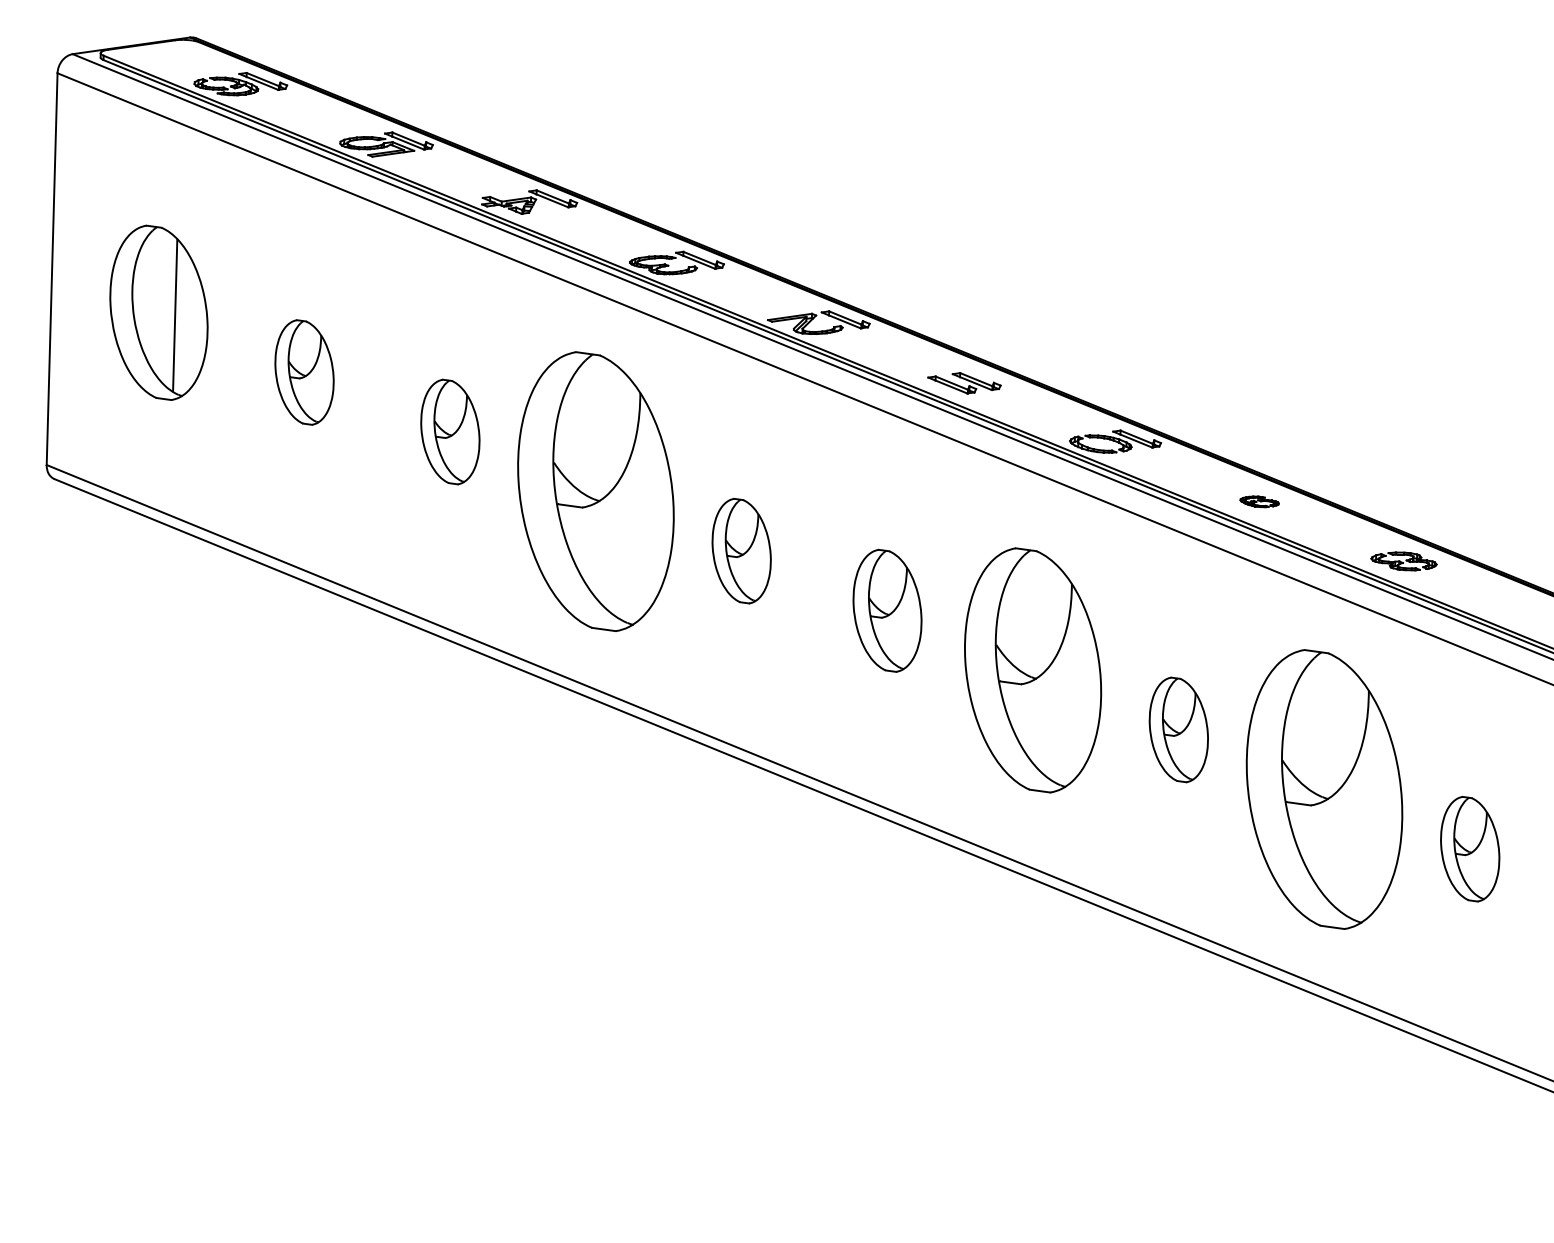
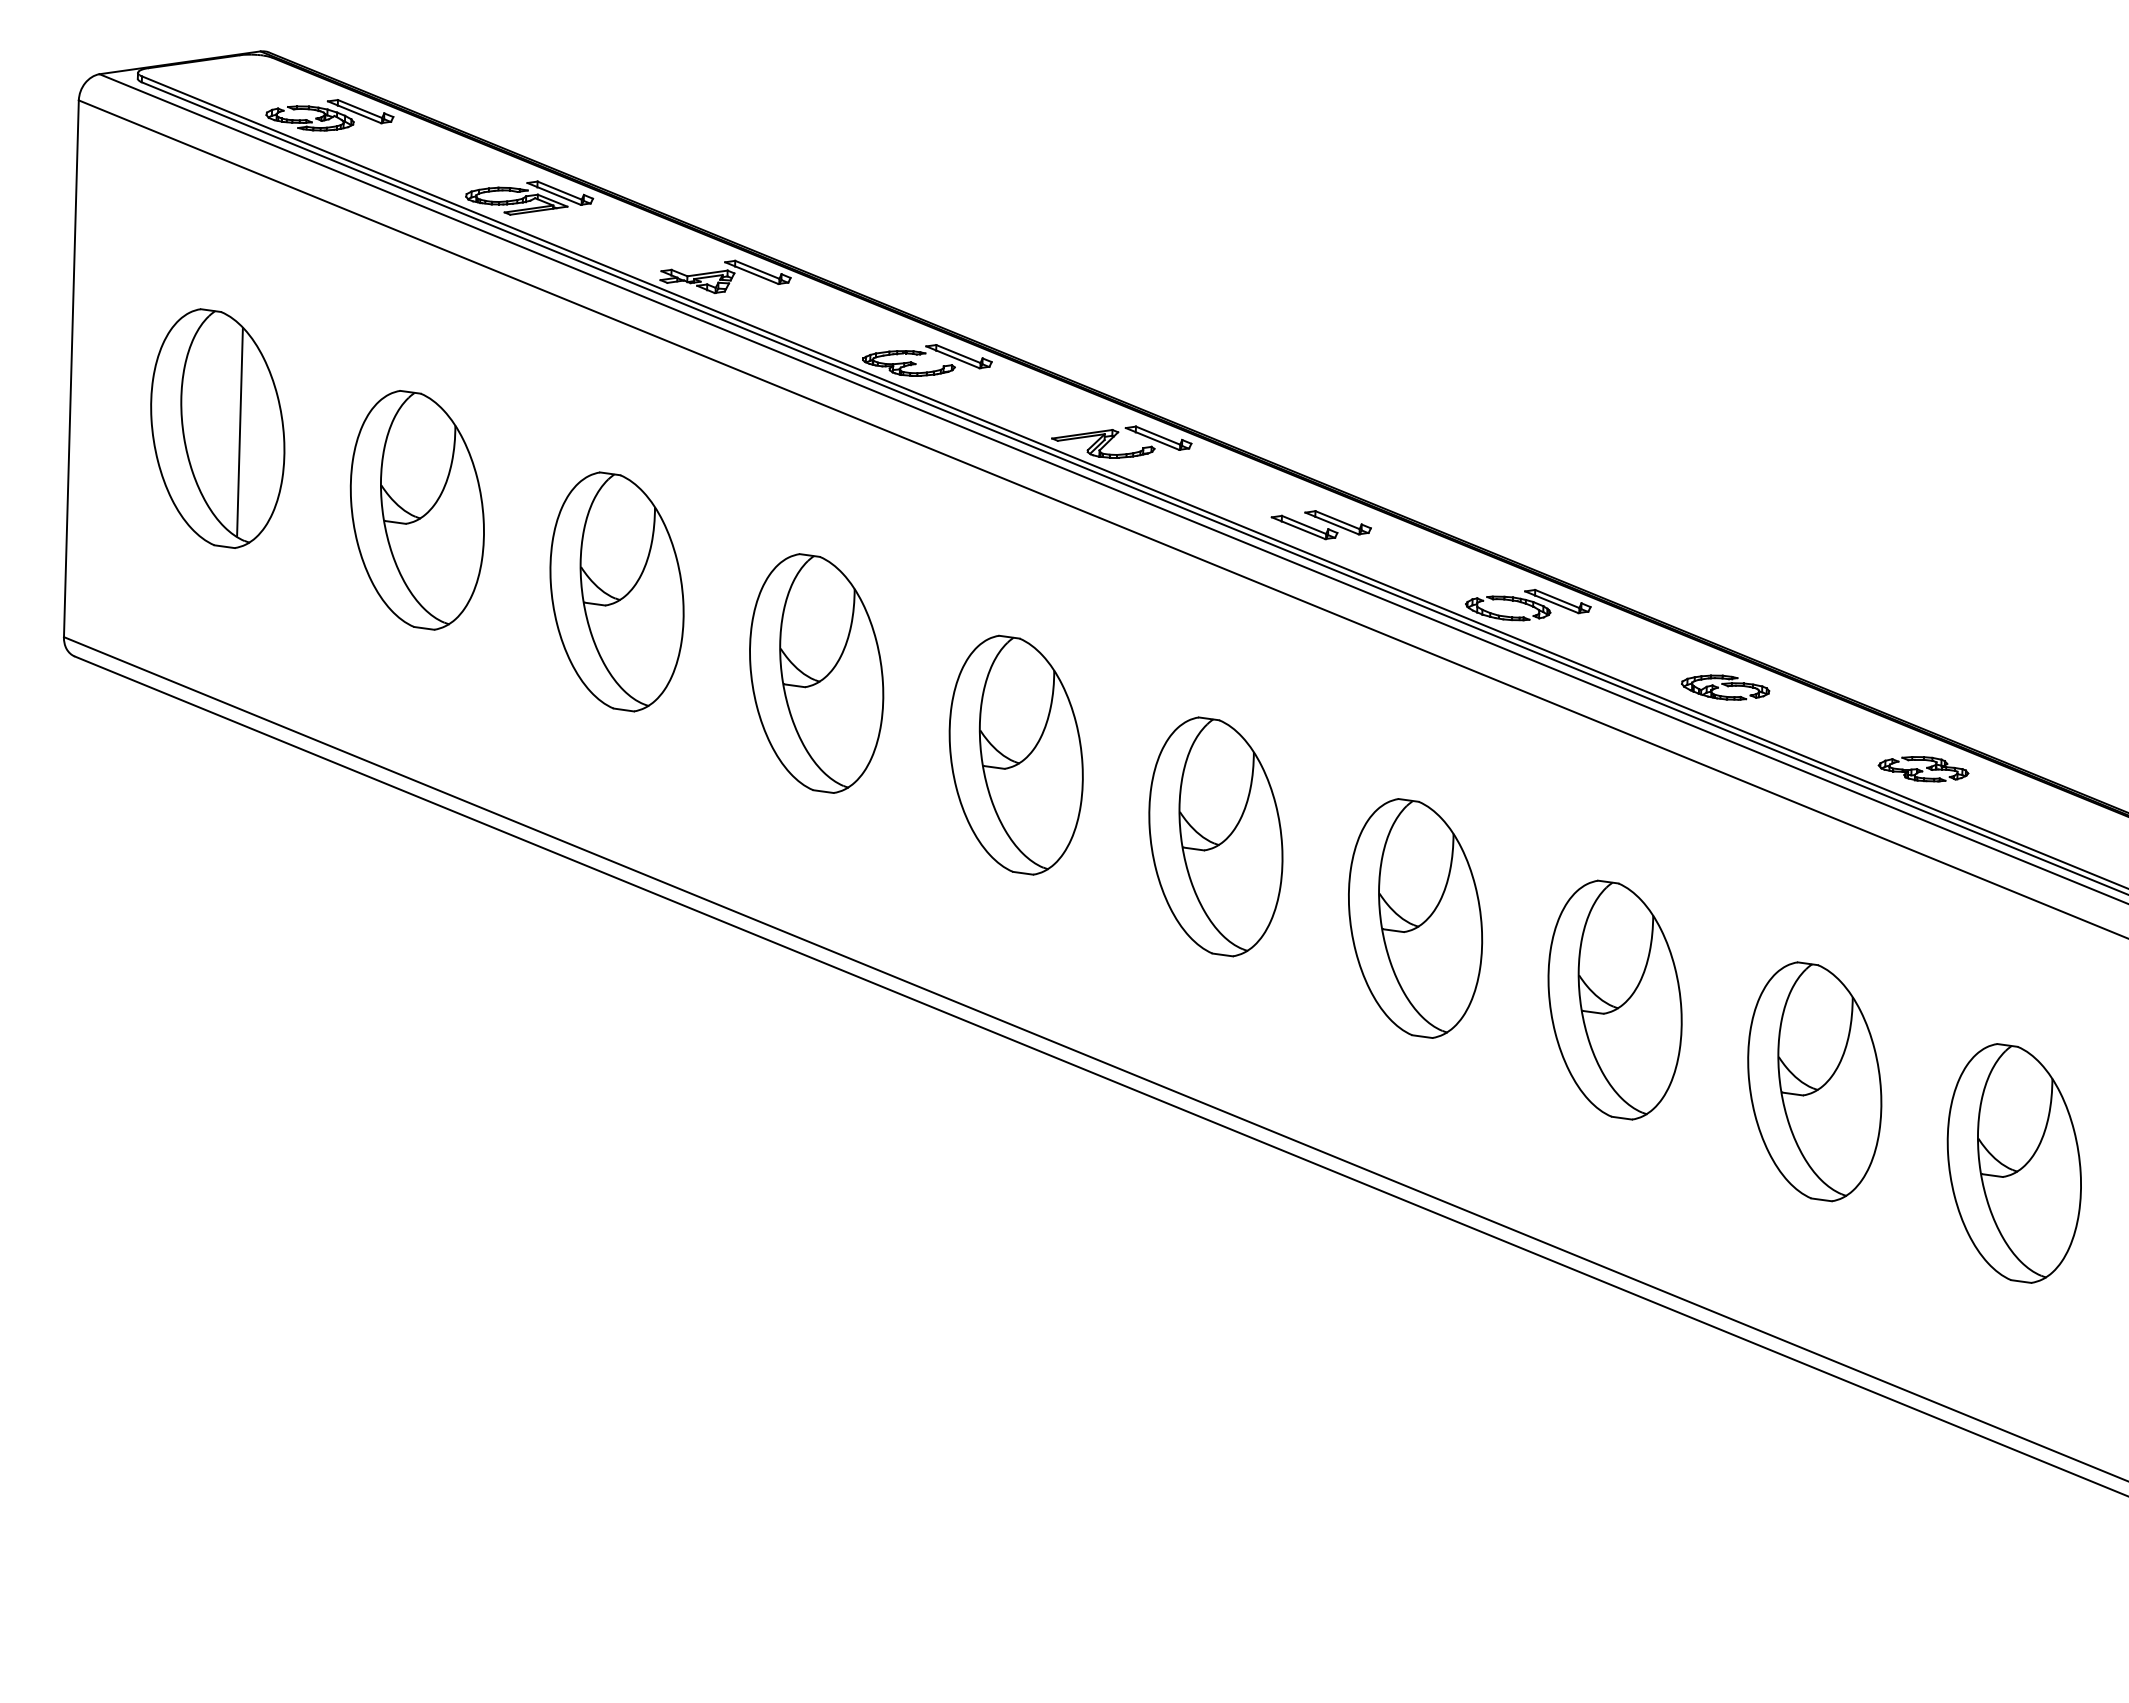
part: (304, 372) -> (416, 510), size x1.67
part: (450, 431) -> (616, 591), size x1.67
part: (595, 491) -> (816, 673), size x0.62
part: (1259, 501) -> (1725, 687), size x1.67
part: (741, 550) -> (1015, 754), size x1.67
part: (887, 610) -> (1215, 836), size x1.43
part: (1033, 670) -> (1415, 918), size x0.71
part: (1178, 729) -> (1614, 999), size x1.67
part: (1324, 789) -> (1814, 1081), size x0.62
part: (1469, 849) -> (2013, 1163), size x1.67

